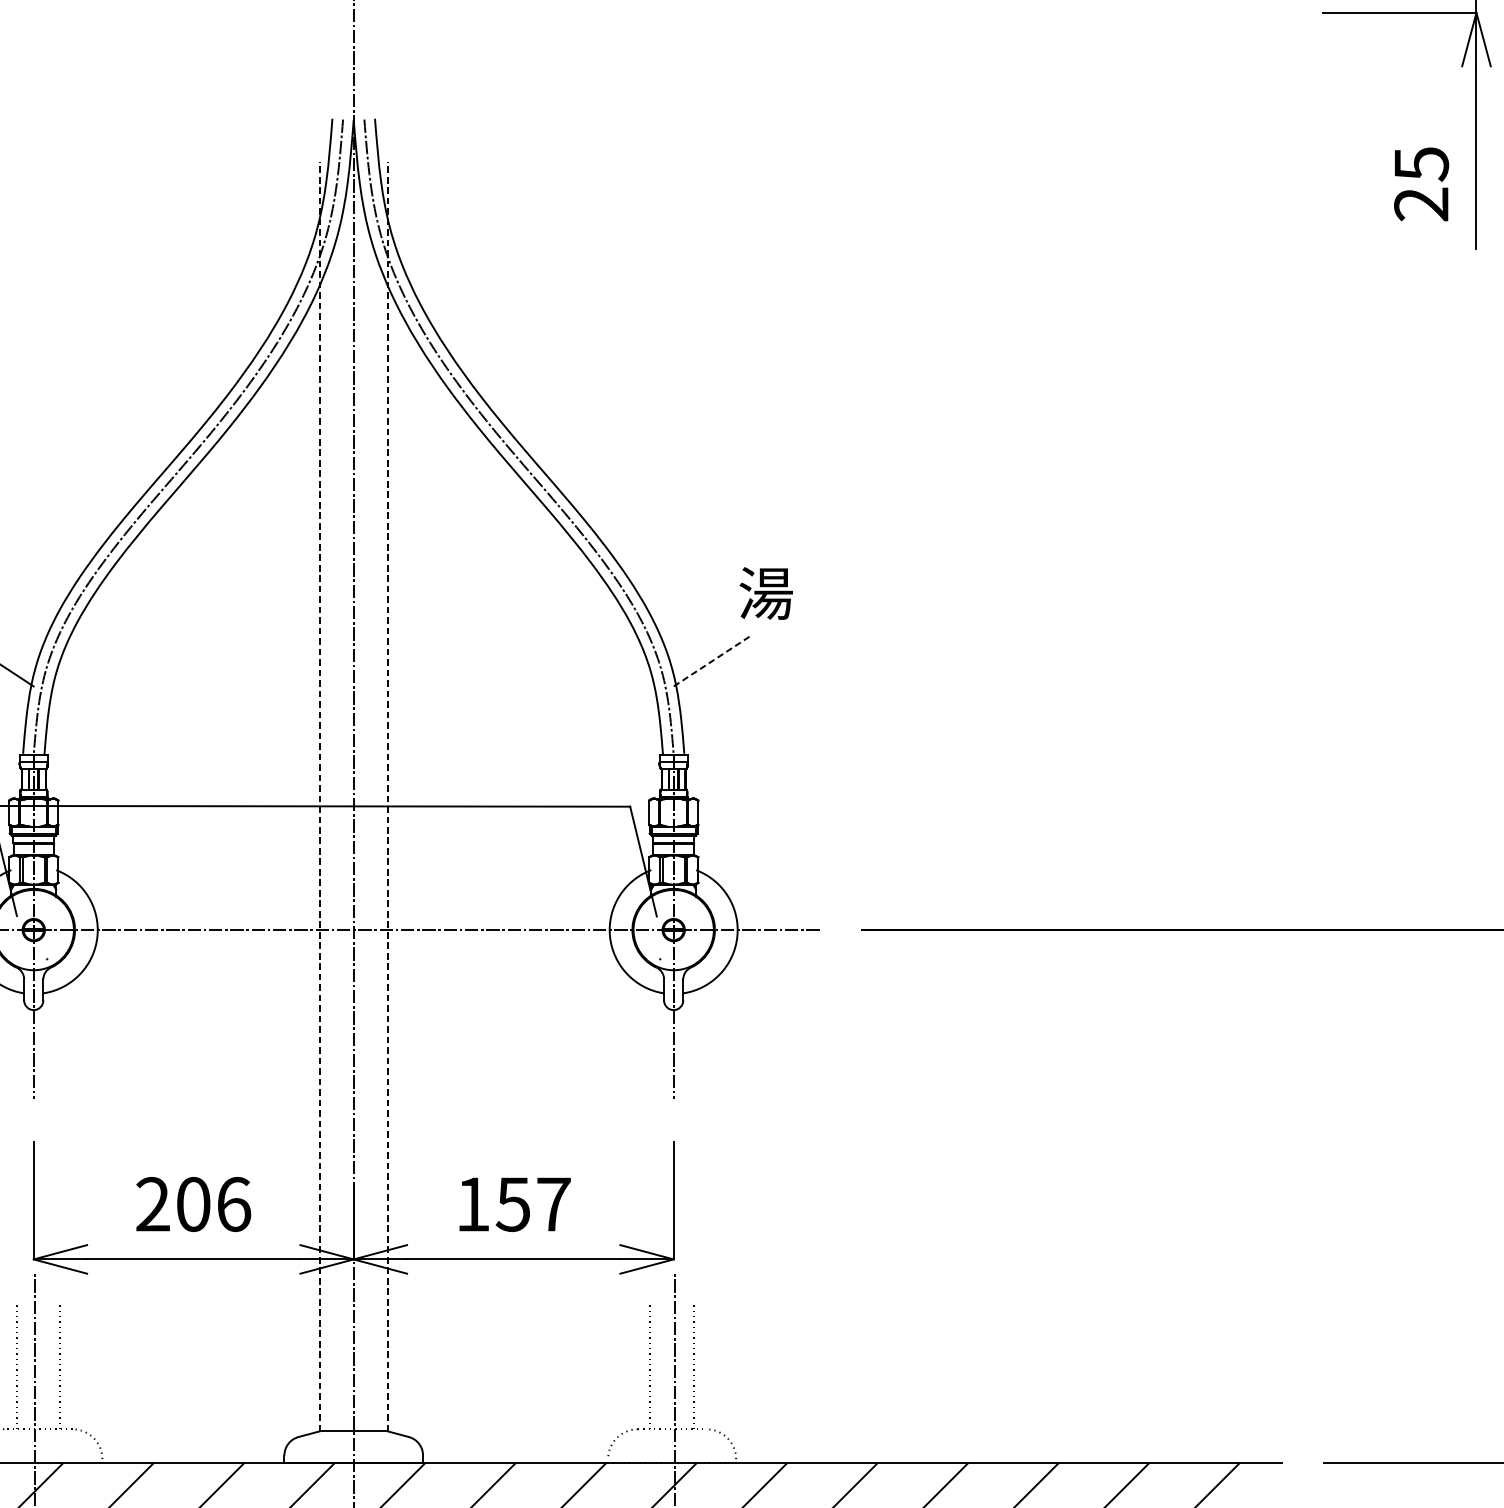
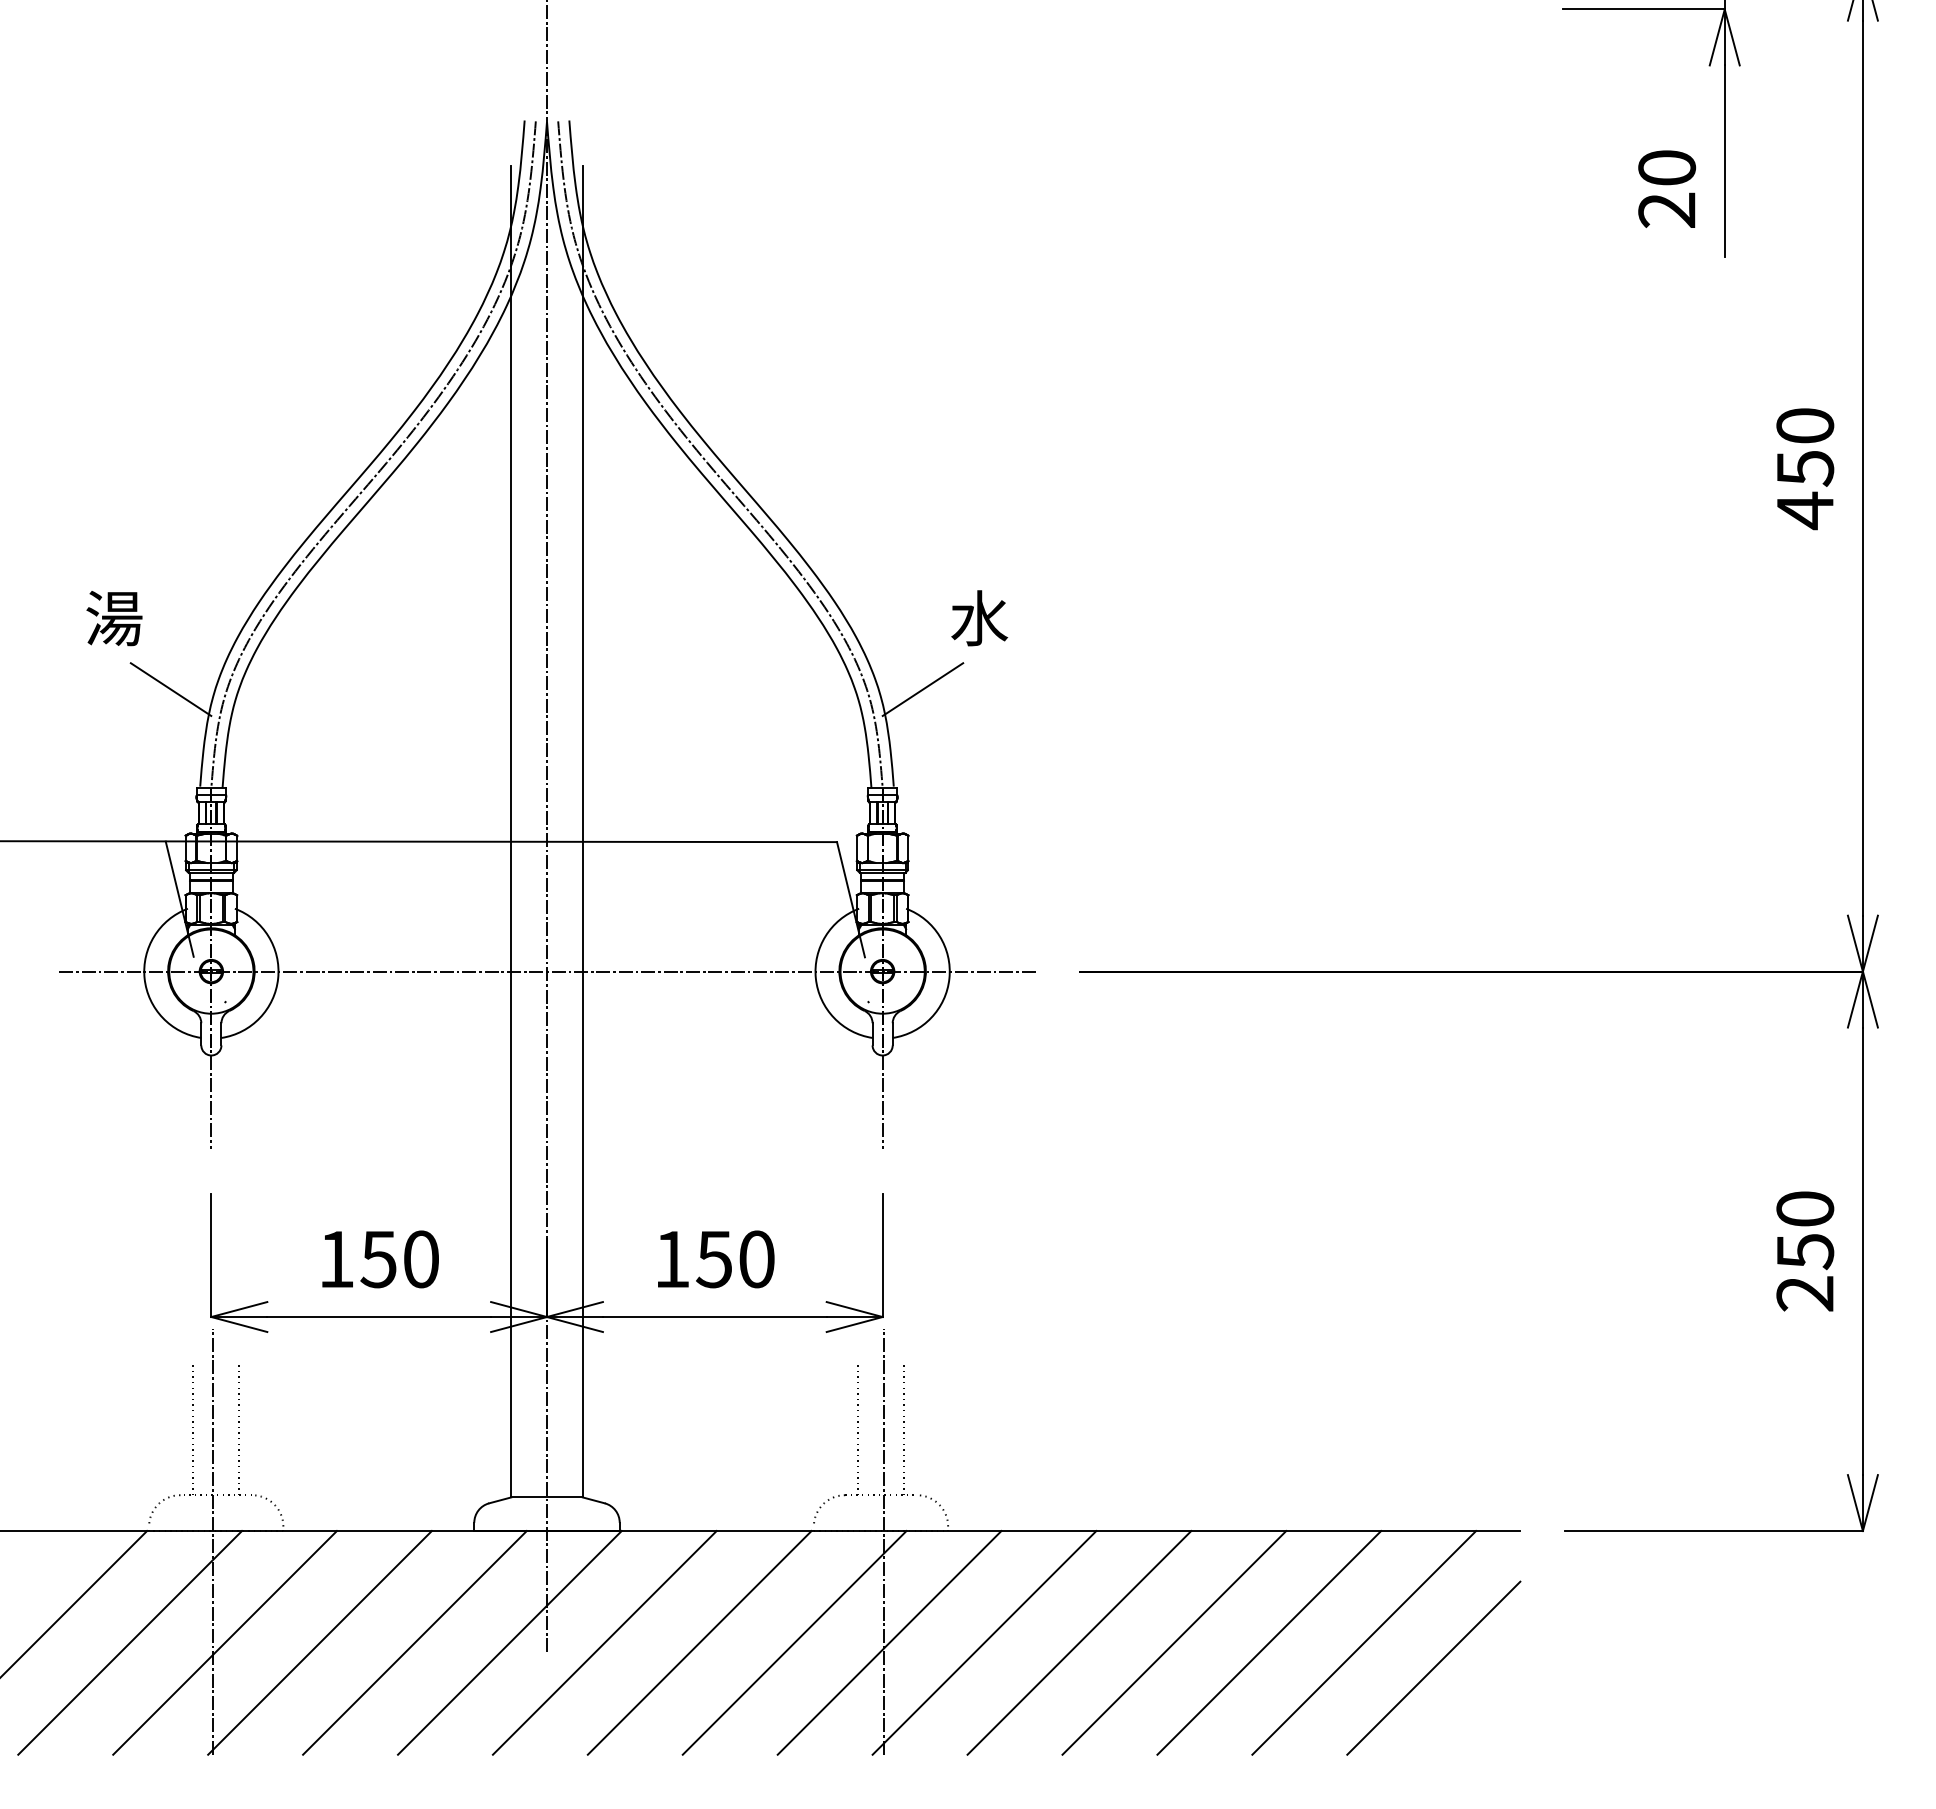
text: (1420, 164) -> (1666, 168), 25 -> 20
text: (766, 593) -> (979, 618), 湯 -> 水
line: (712, 661) -> (923, 689), dashed -> solid
line: (319, 796) -> (511, 831), dashed -> solid
line: (387, 796) -> (582, 831), dashed -> solid
text: (194, 1204) -> (379, 1259), 206 -> 150
text: (553, 1204) -> (756, 1259), 157 -> 150

